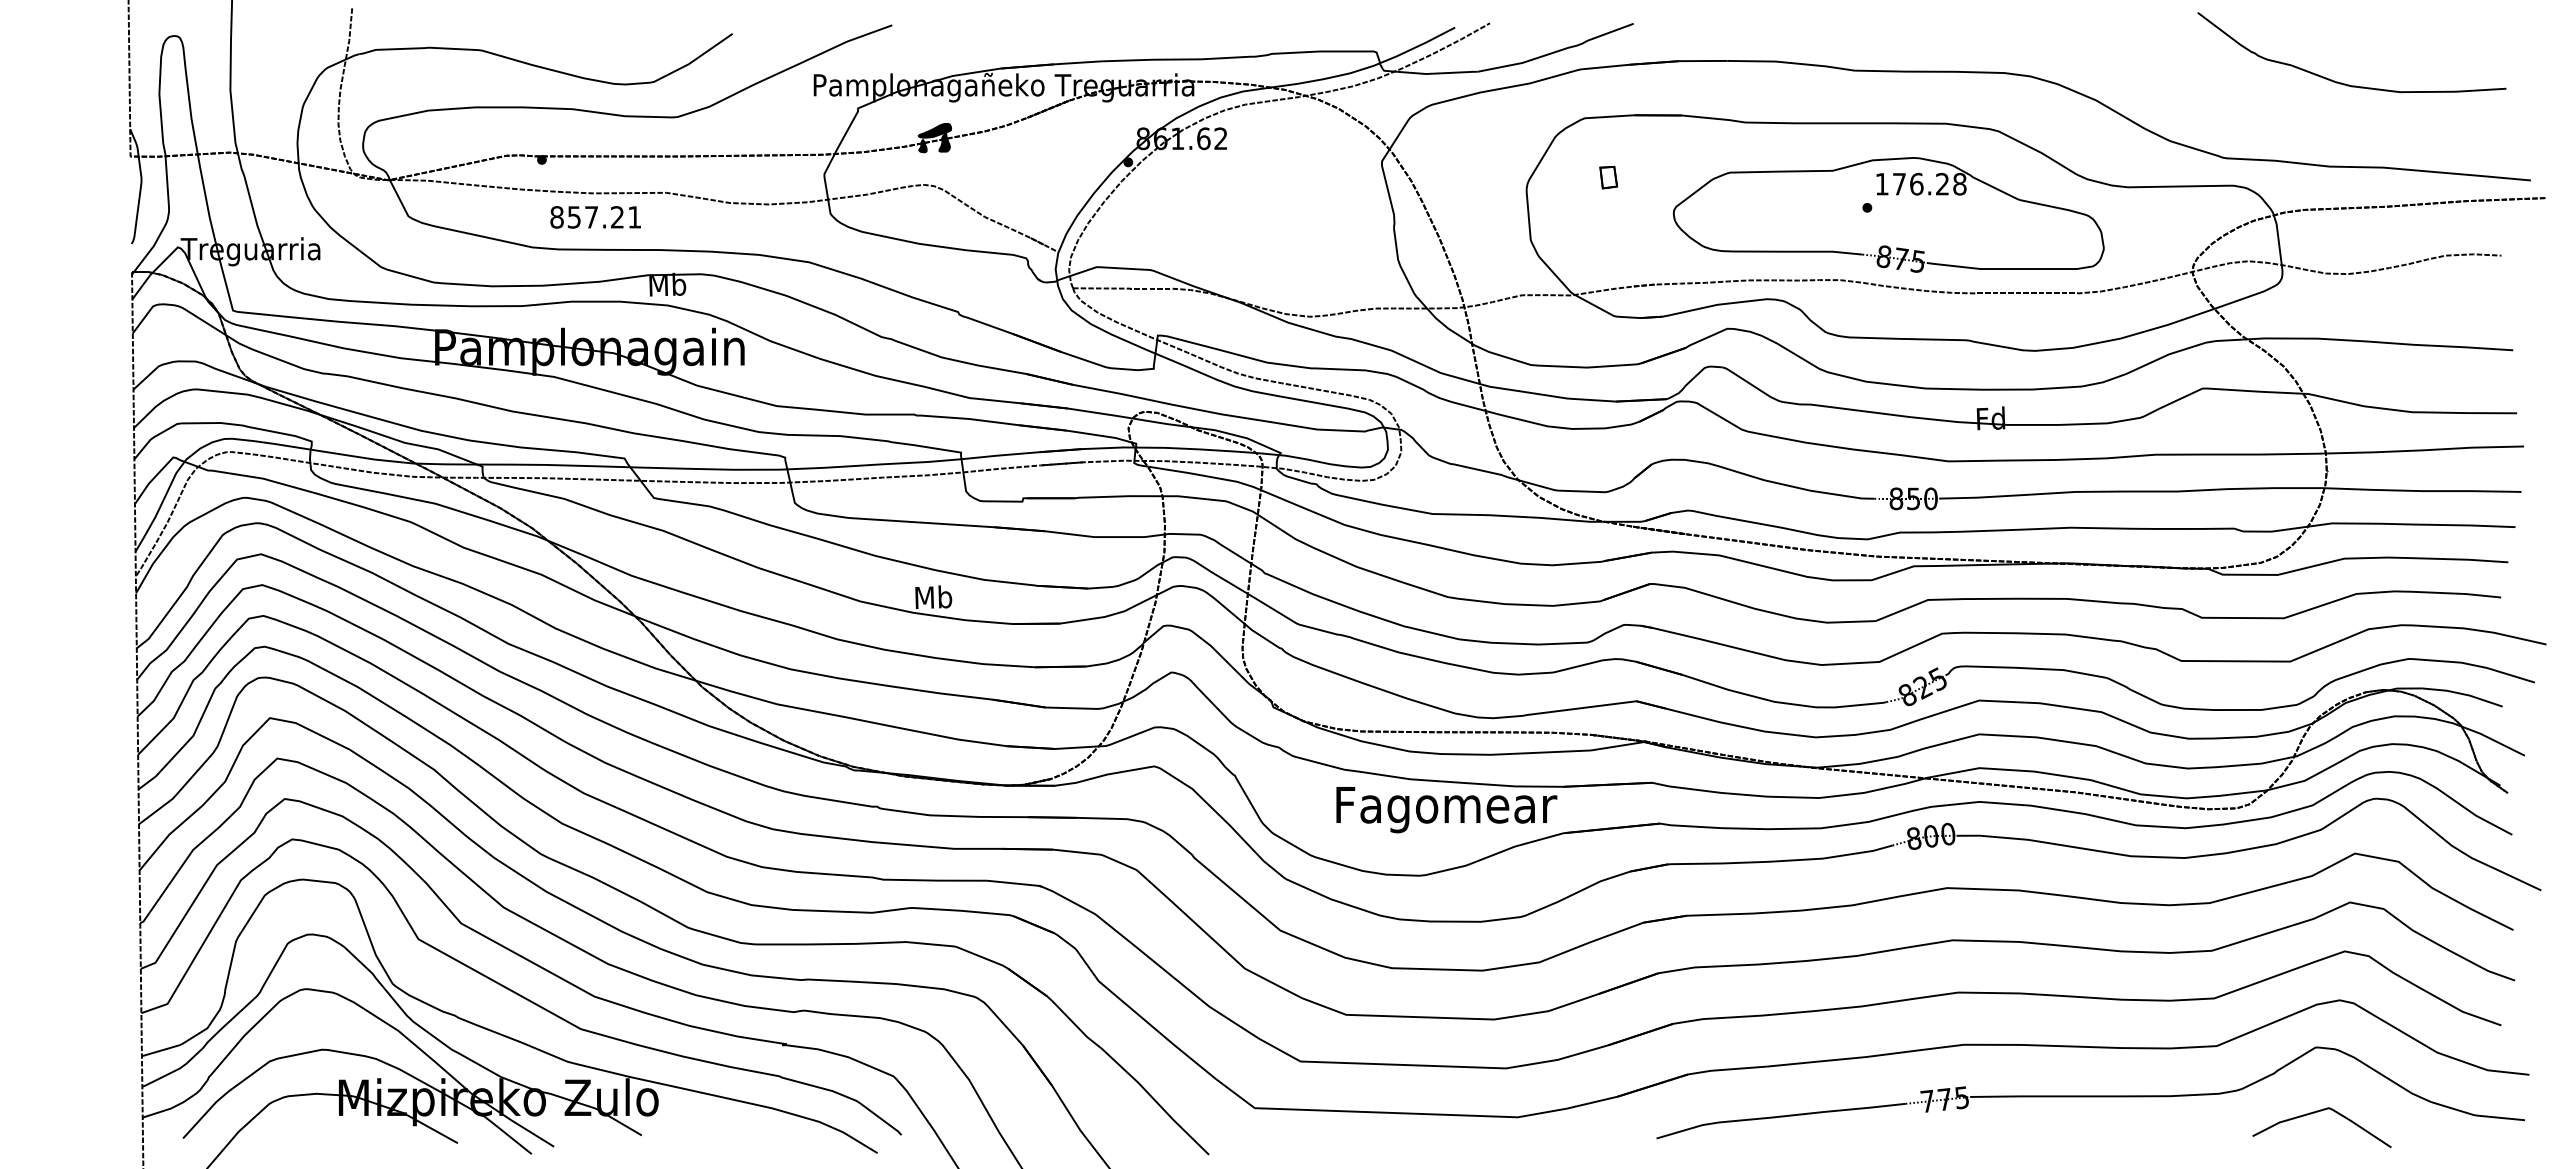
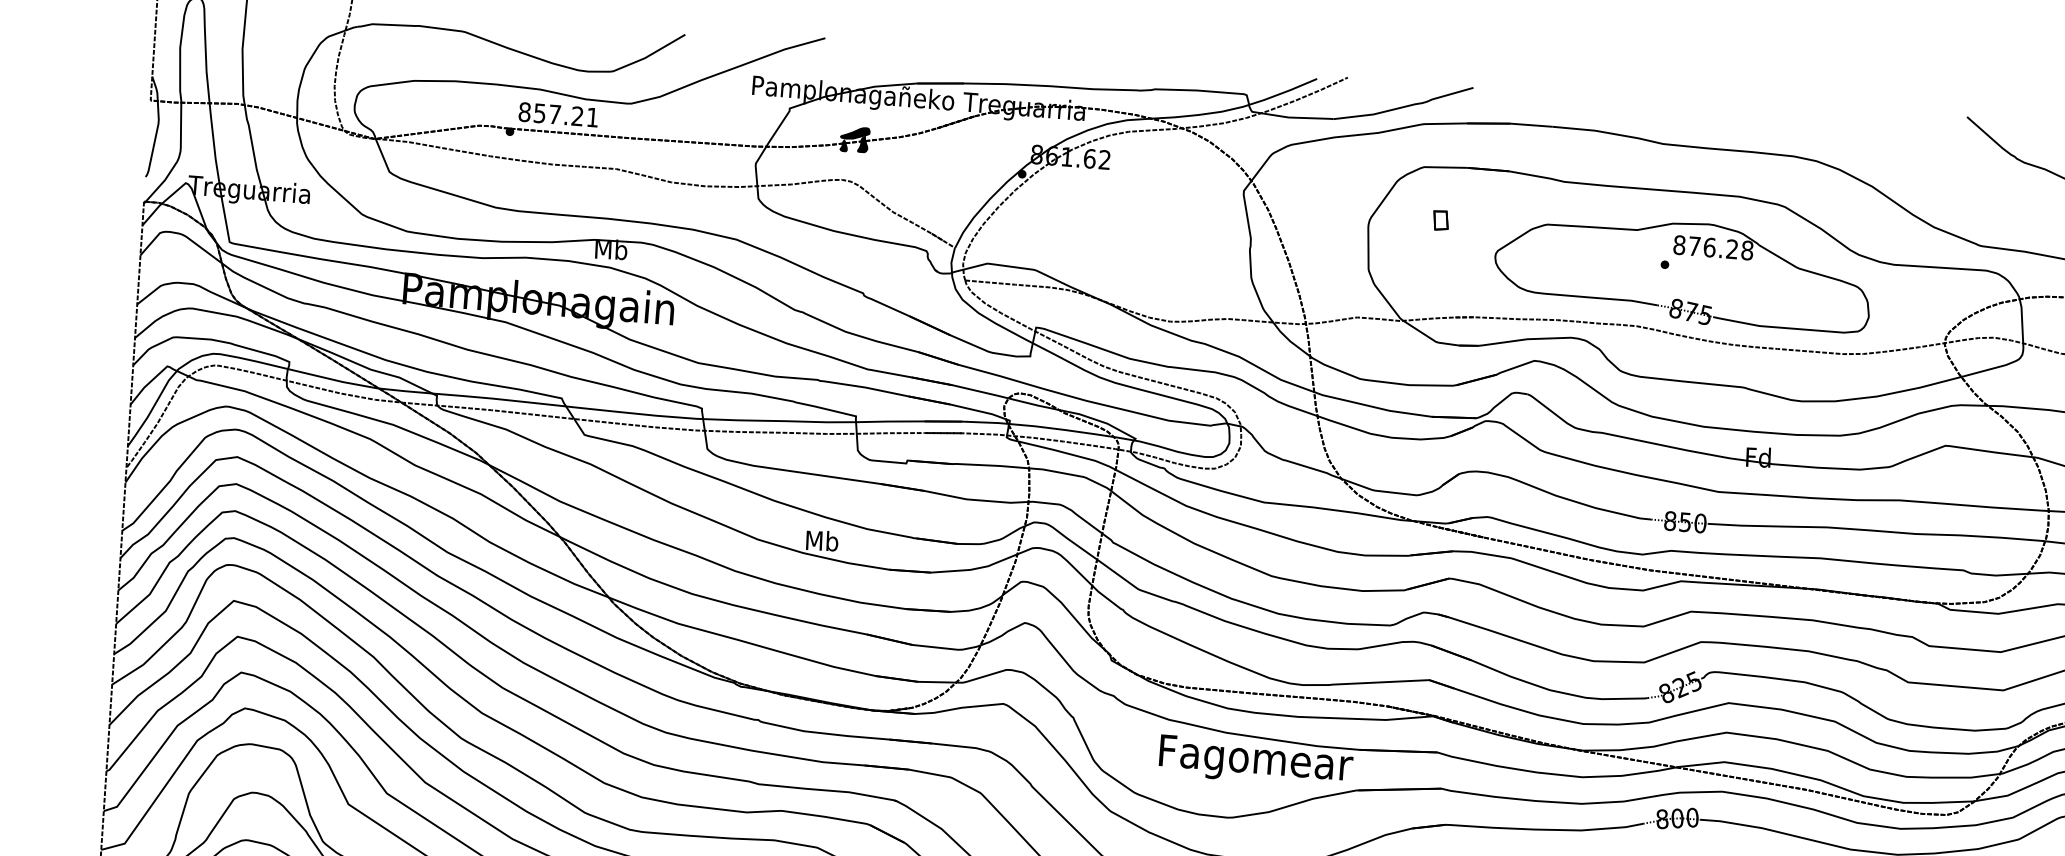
text: (1881, 183) -> (1678, 244), 176.28 -> 876.28
text: (595, 217) -> (558, 114), moved

